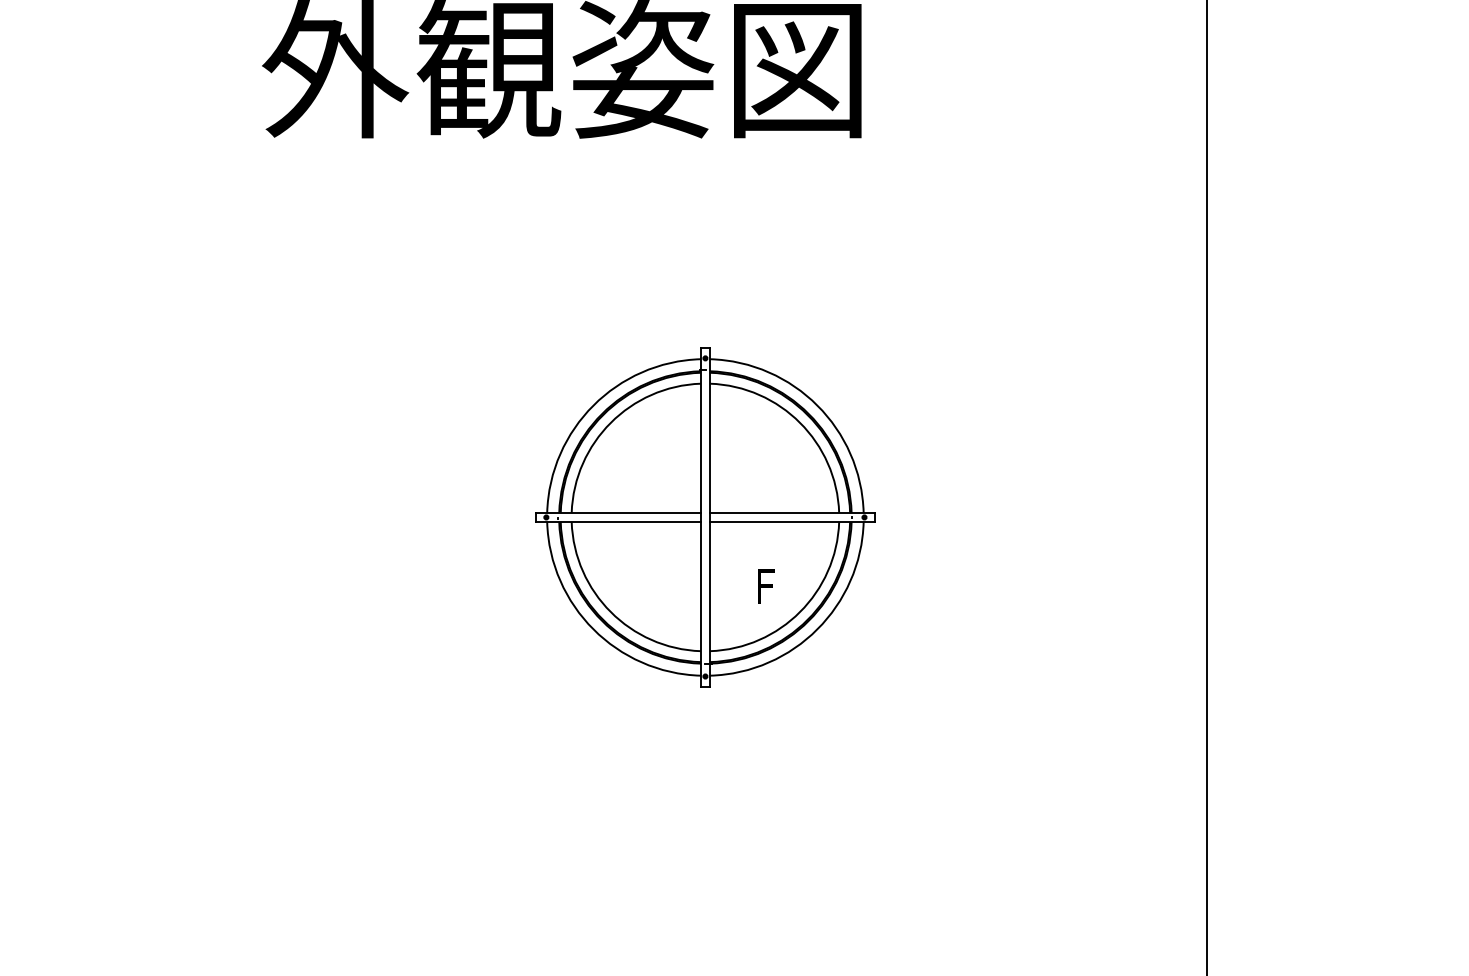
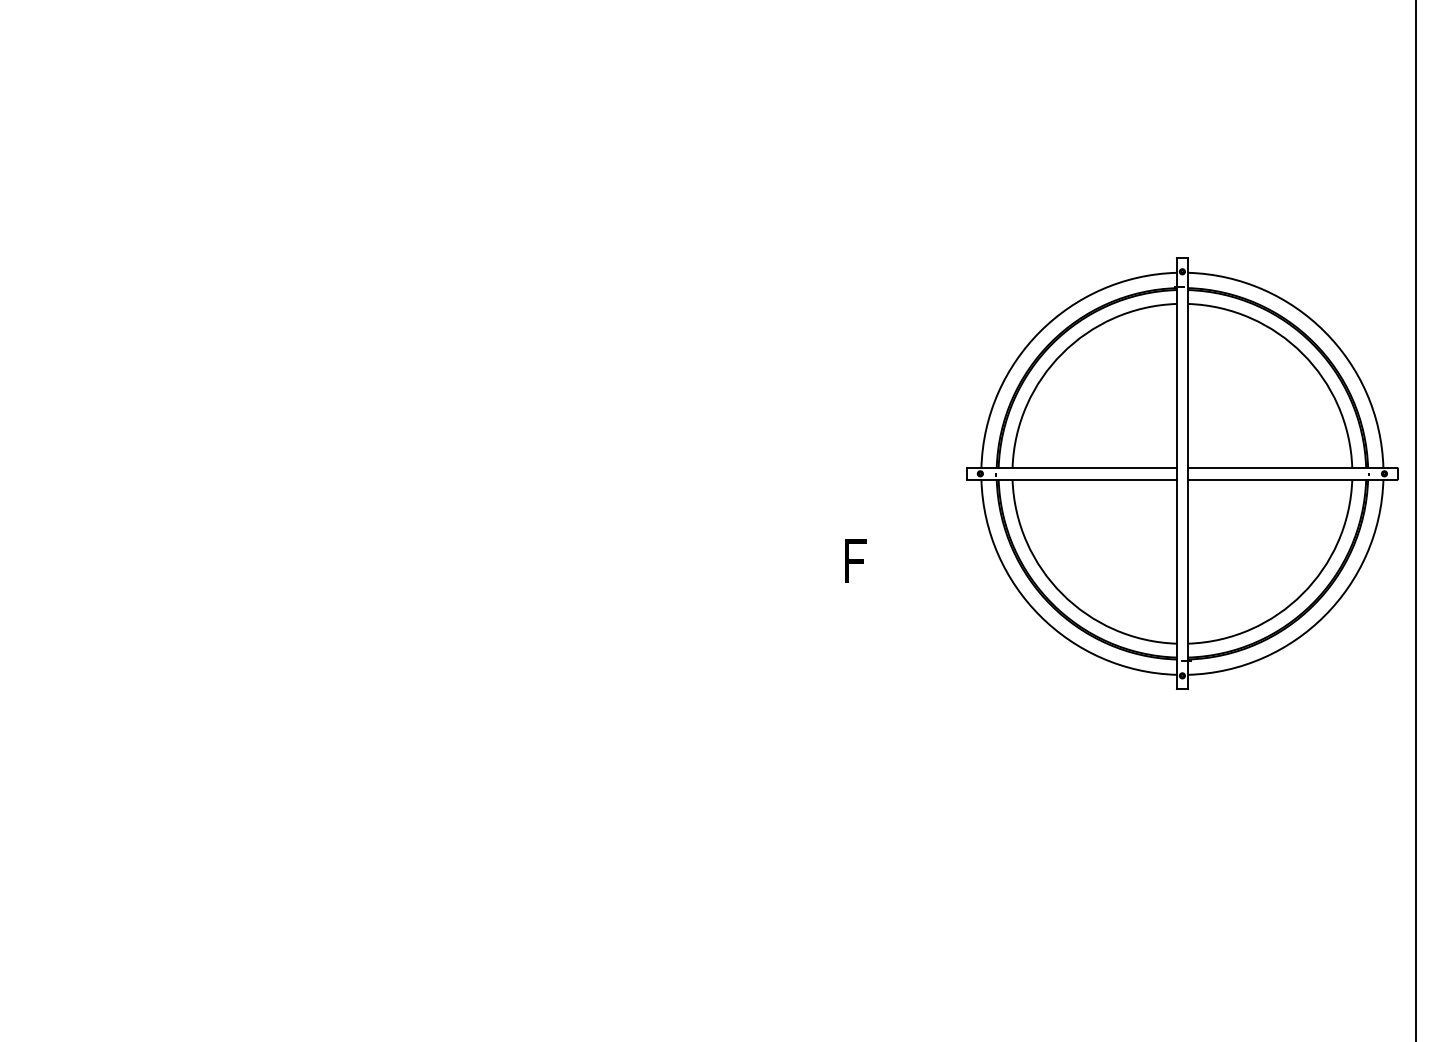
part: (705, 517) -> (1182, 473), moved

